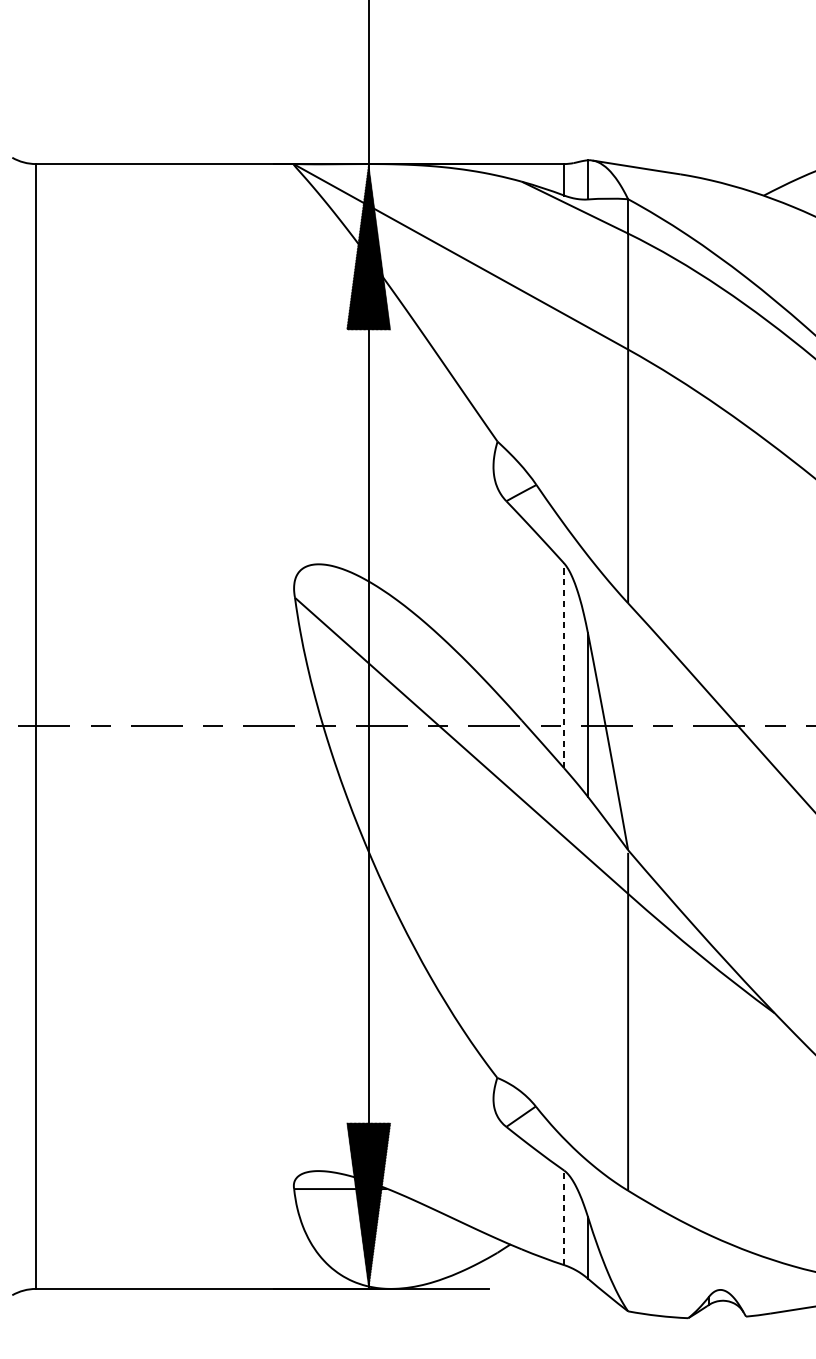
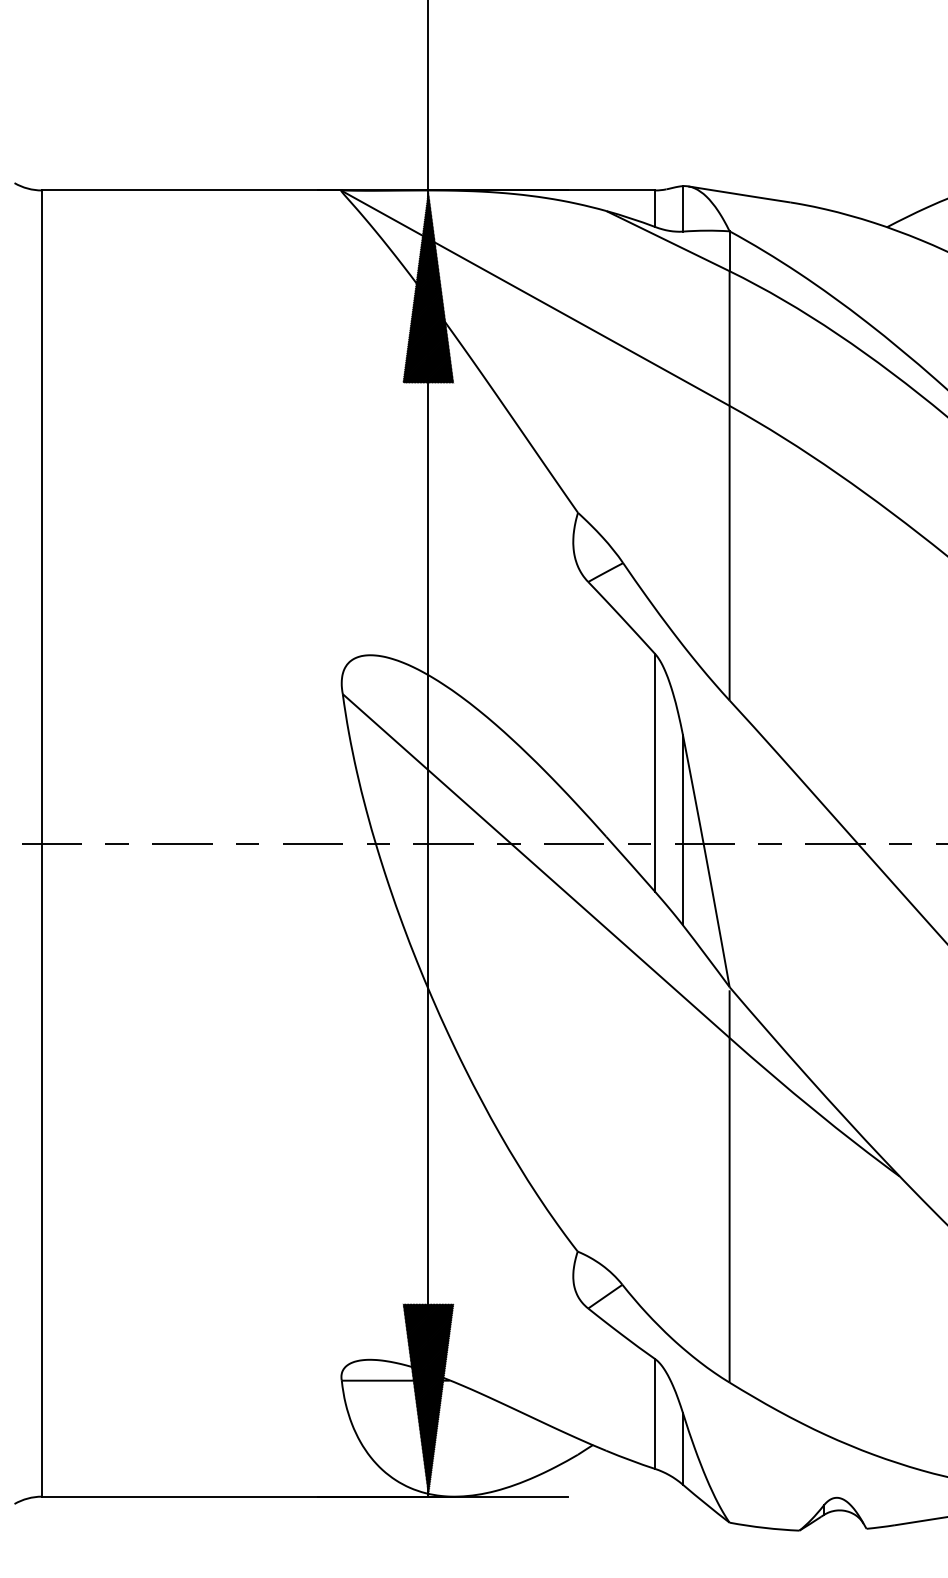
line: (564, 666) -> (655, 773), dashed -> solid
line: (564, 1218) -> (655, 1414), dashed -> solid

